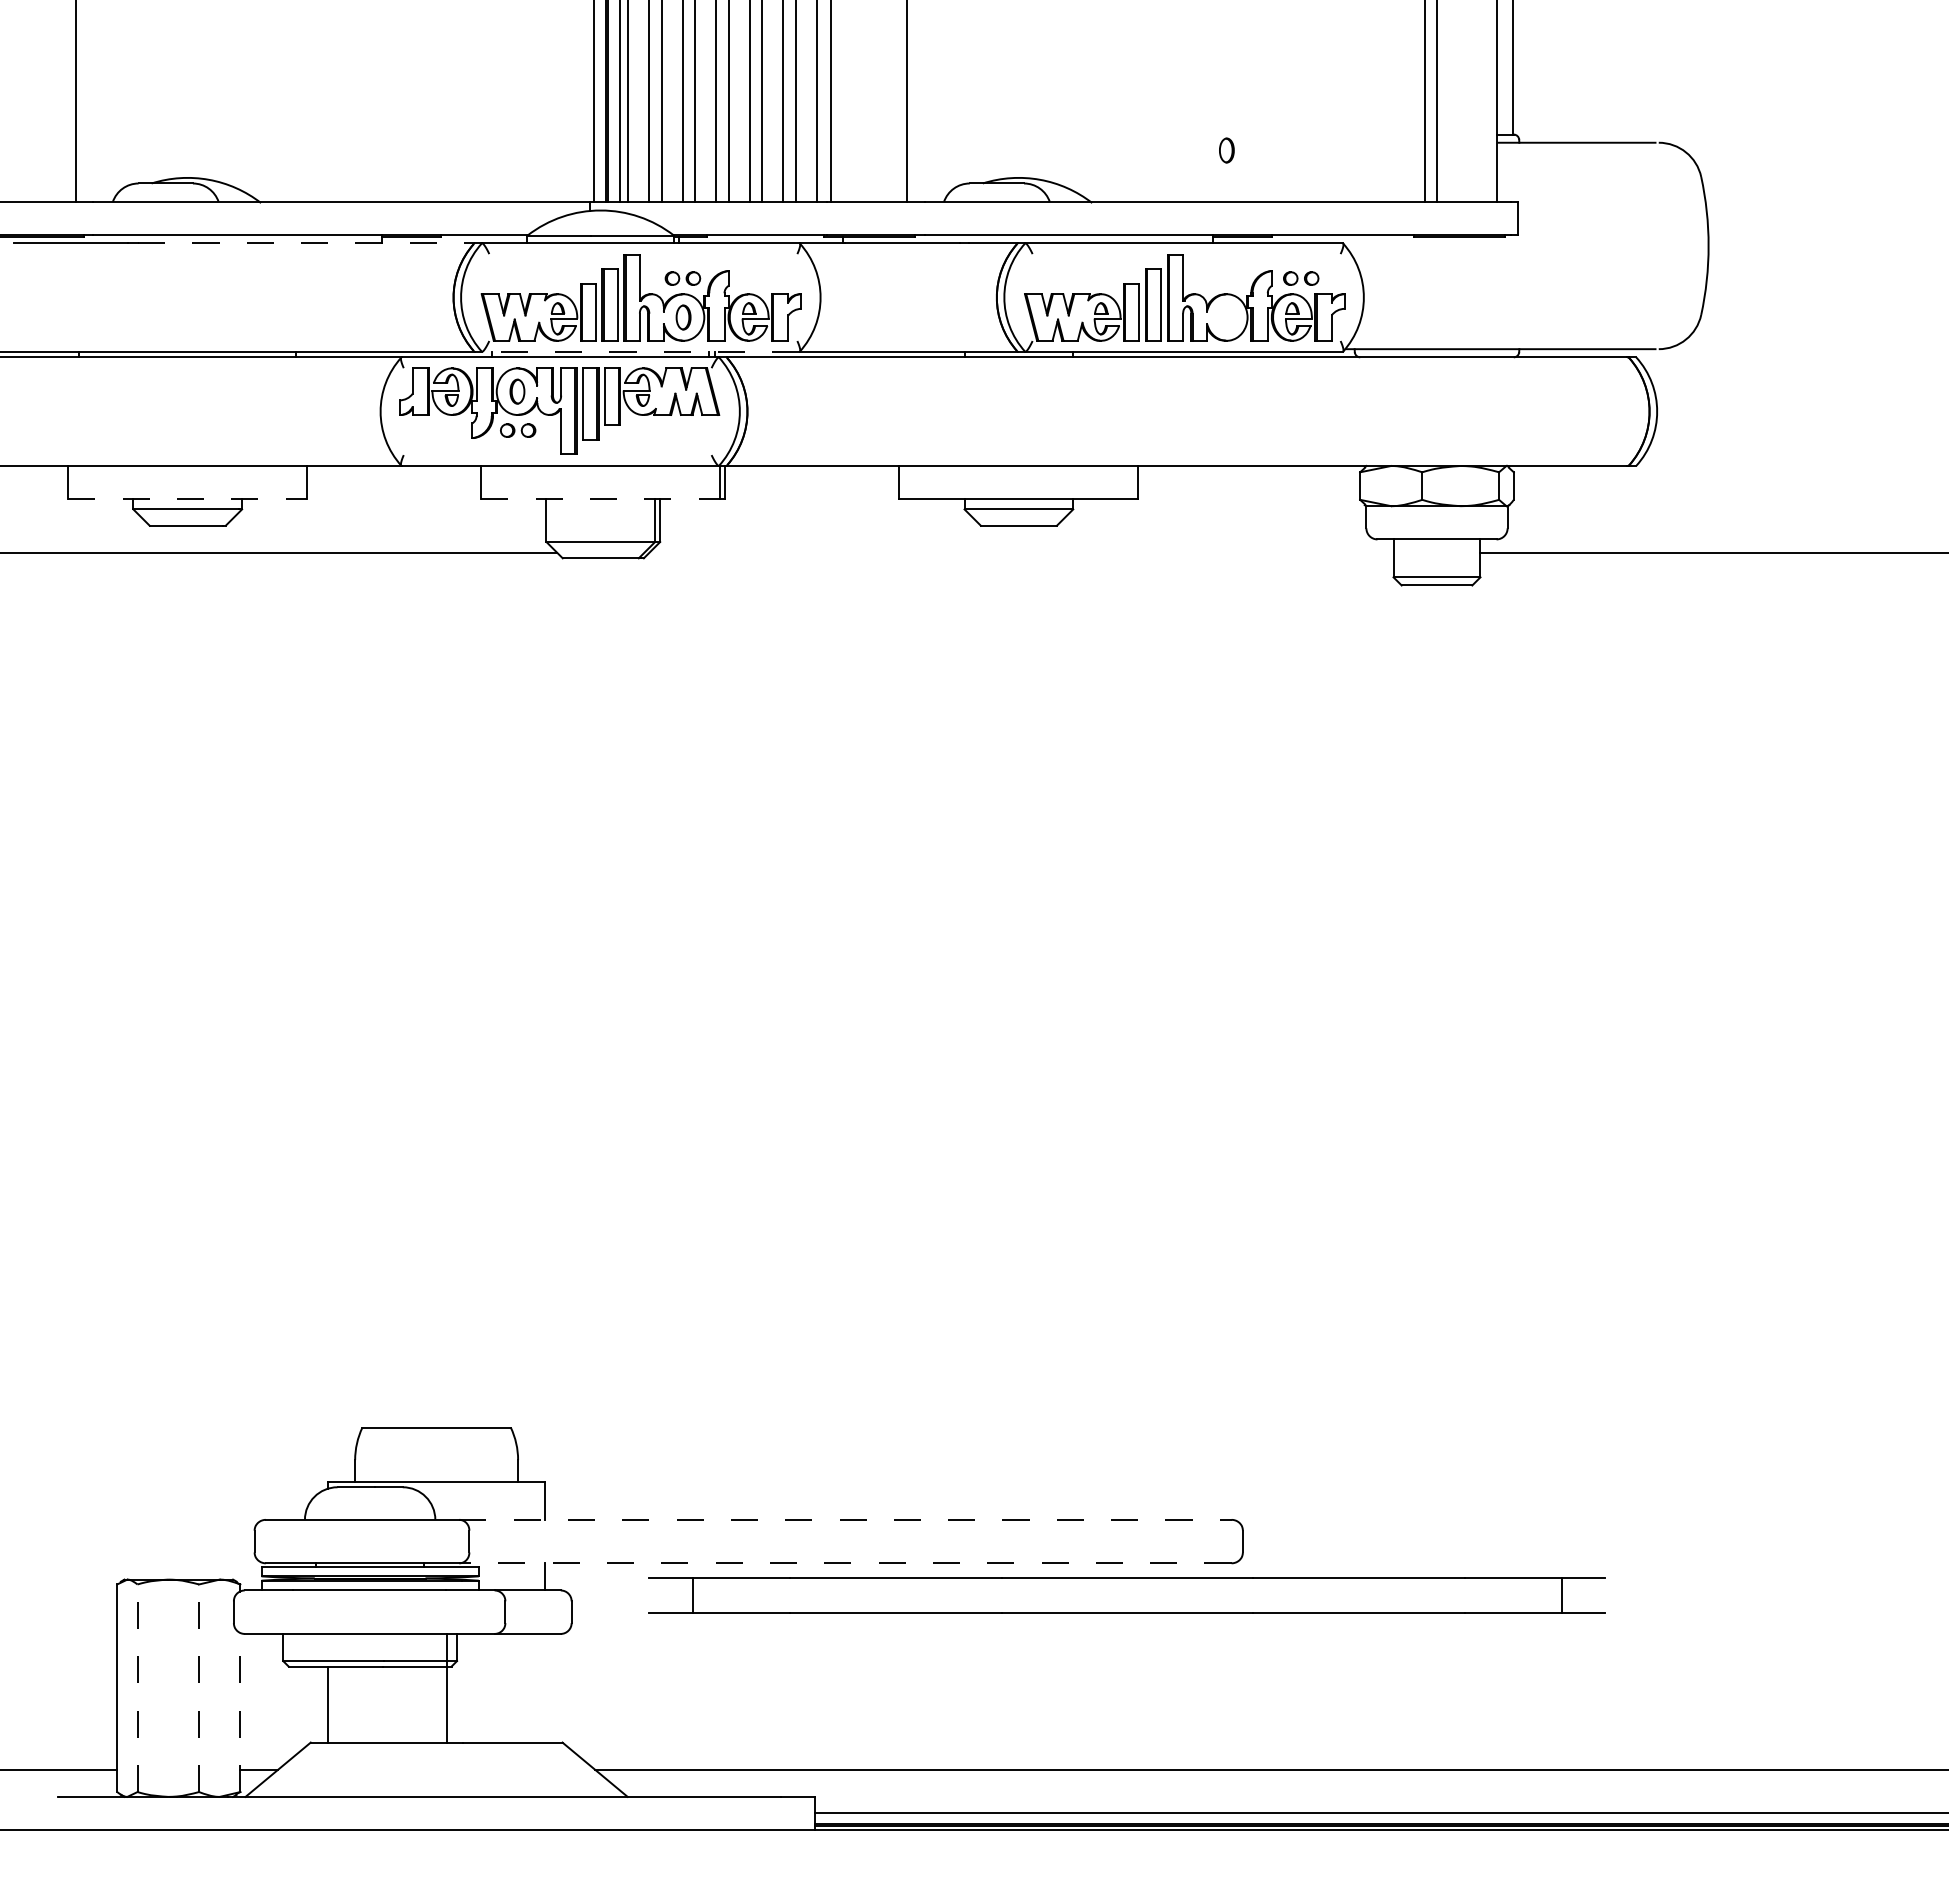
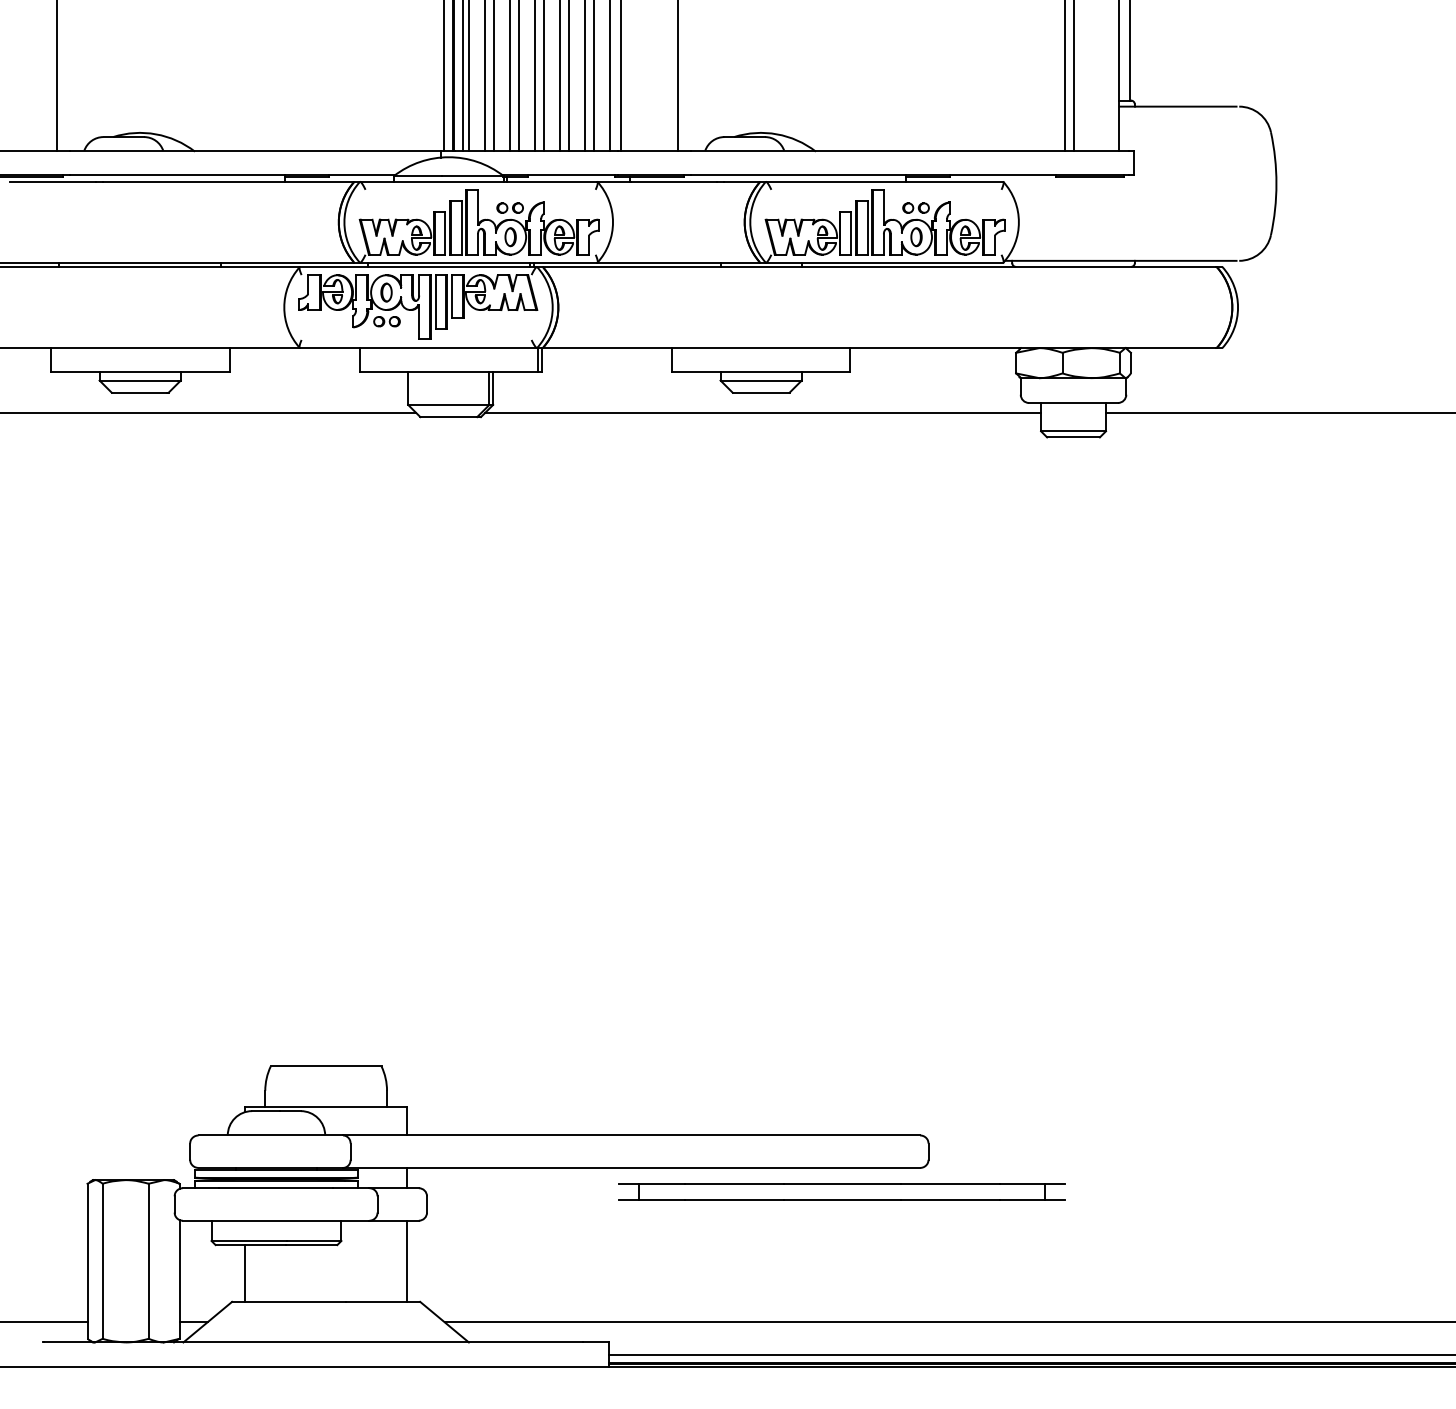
part: (1226, 150) -> (916, 237), moved
line: (306, 243) -> (228, 181), dashed -> solid
part: (1301, 278) -> (916, 208), moved
line: (640, 351) -> (478, 262), dashed -> solid
line: (187, 498) -> (140, 372), dashed -> solid
line: (600, 498) -> (448, 372), dashed -> solid
line: (1021, 552) -> (763, 412), added
line: (845, 1519) -> (631, 1135), dashed -> solid
line: (844, 1563) -> (630, 1168), dashed -> solid
part: (1127, 1595) -> (842, 1191), size x0.62
line: (447, 1687) -> (407, 1260), moved
line: (137, 1688) -> (102, 1261), dashed -> solid
line: (199, 1688) -> (148, 1261), dashed -> solid
line: (240, 1712) -> (179, 1279), dashed -> solid

